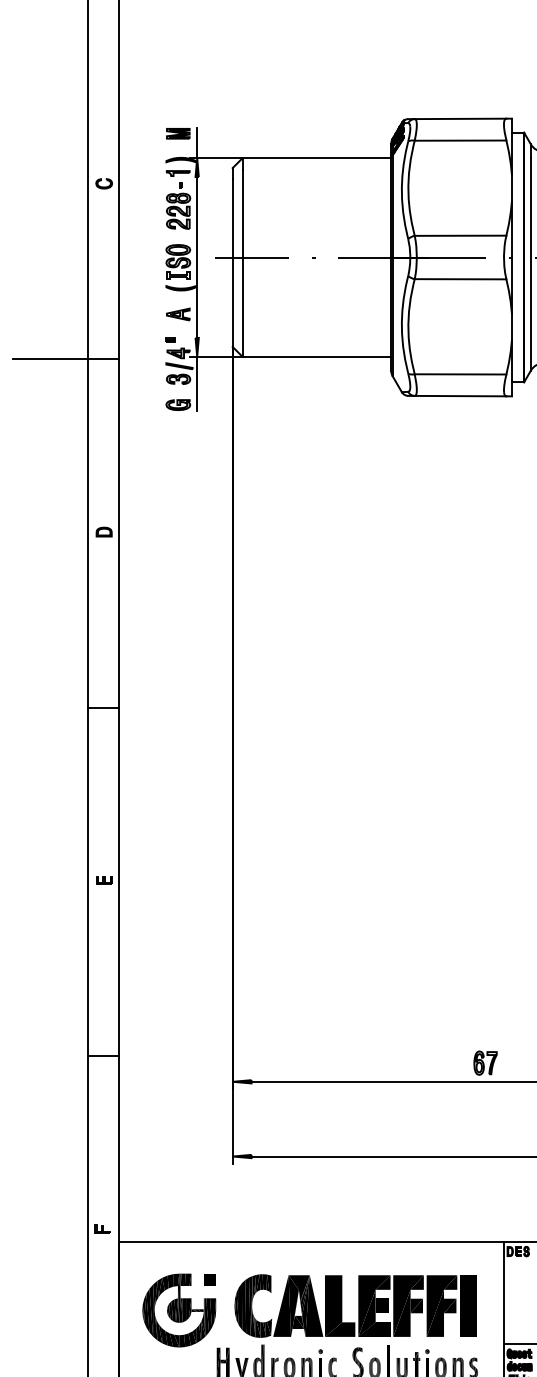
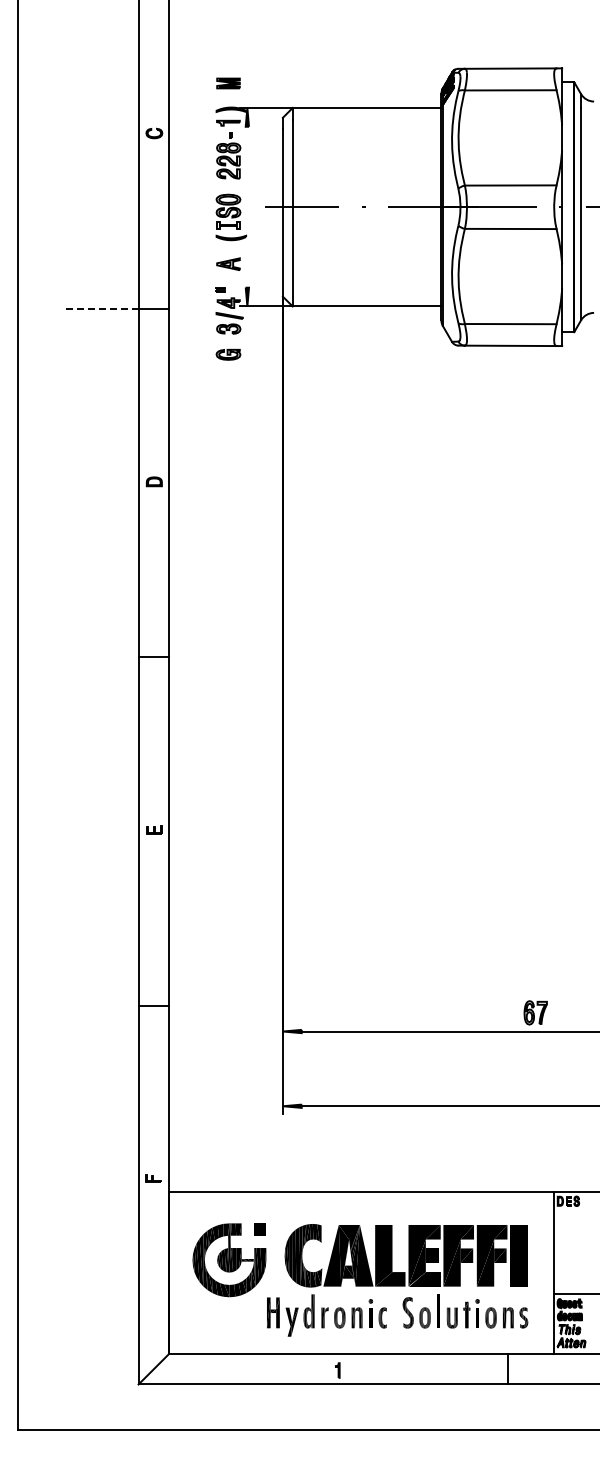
line: (197, 142) -> (247, 92), removed
line: (197, 256) -> (247, 206), removed
line: (50, 359) -> (100, 309), solid -> dashed
line: (197, 383) -> (247, 333), removed

